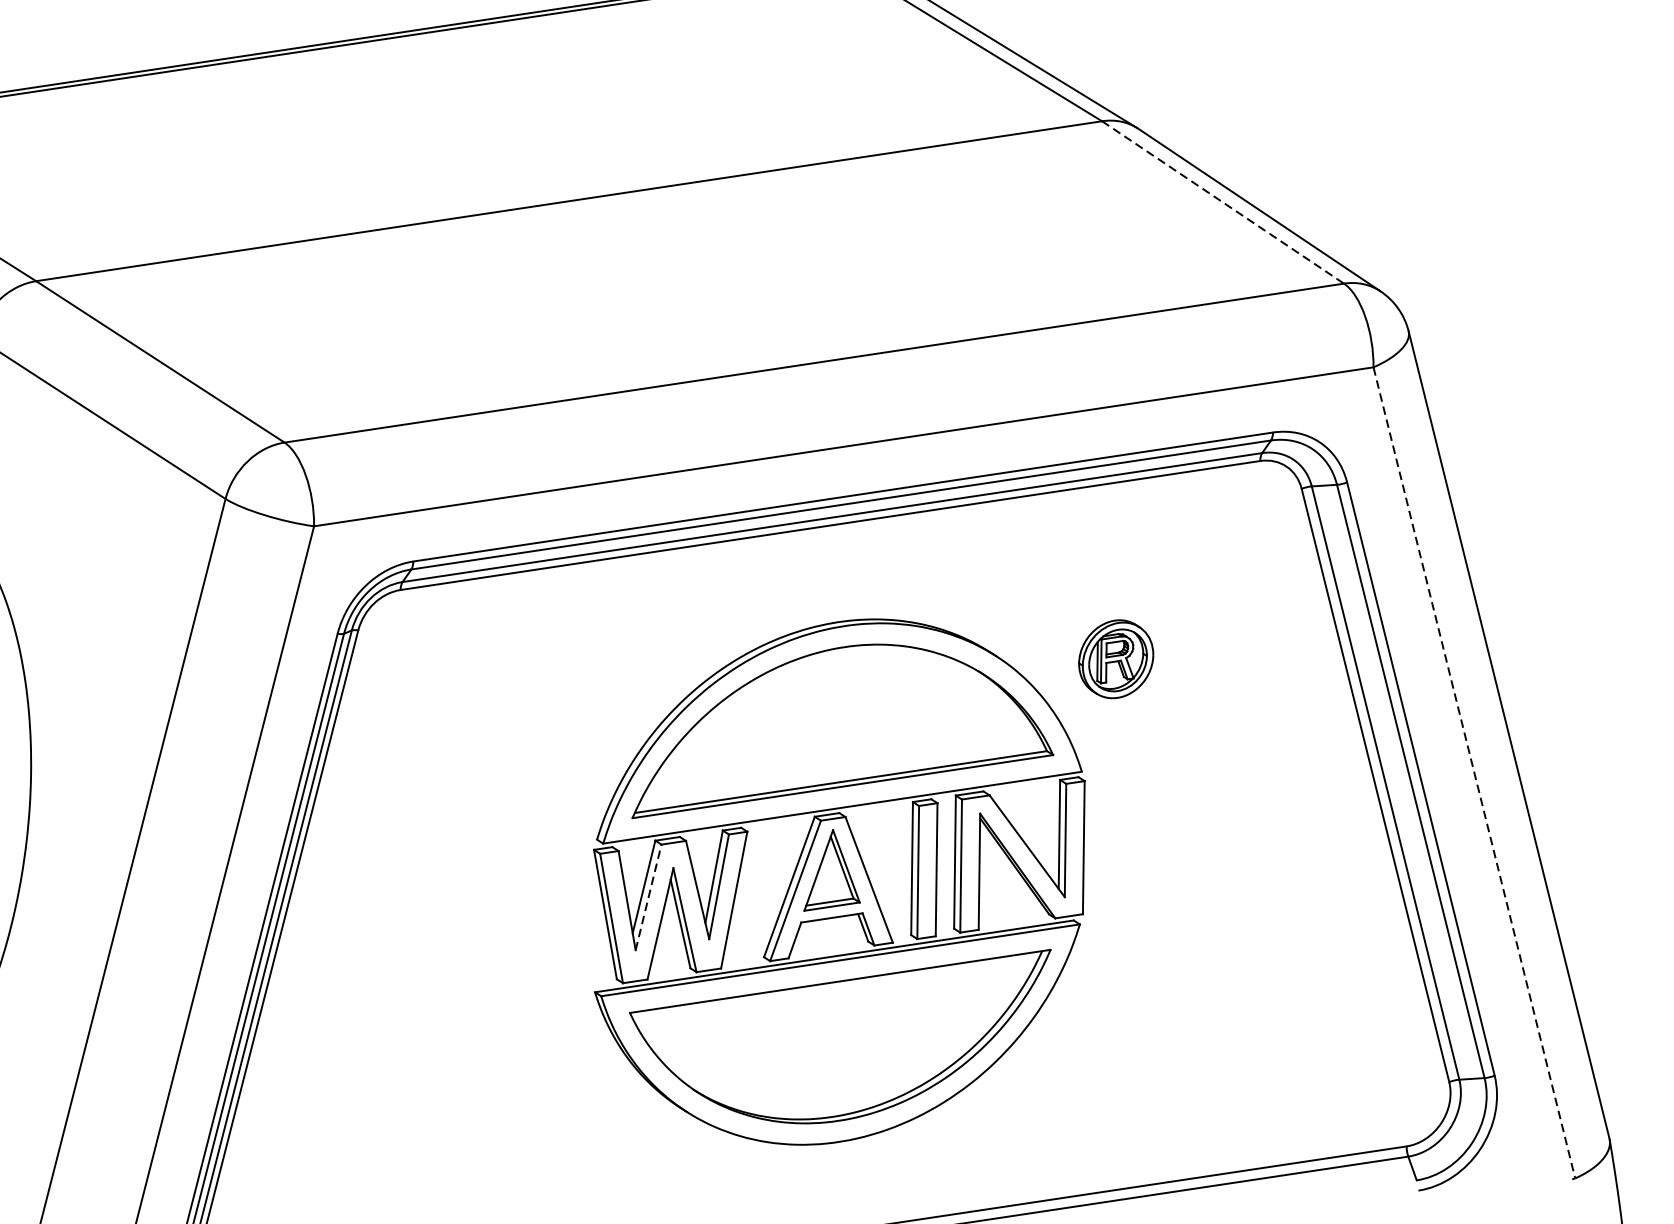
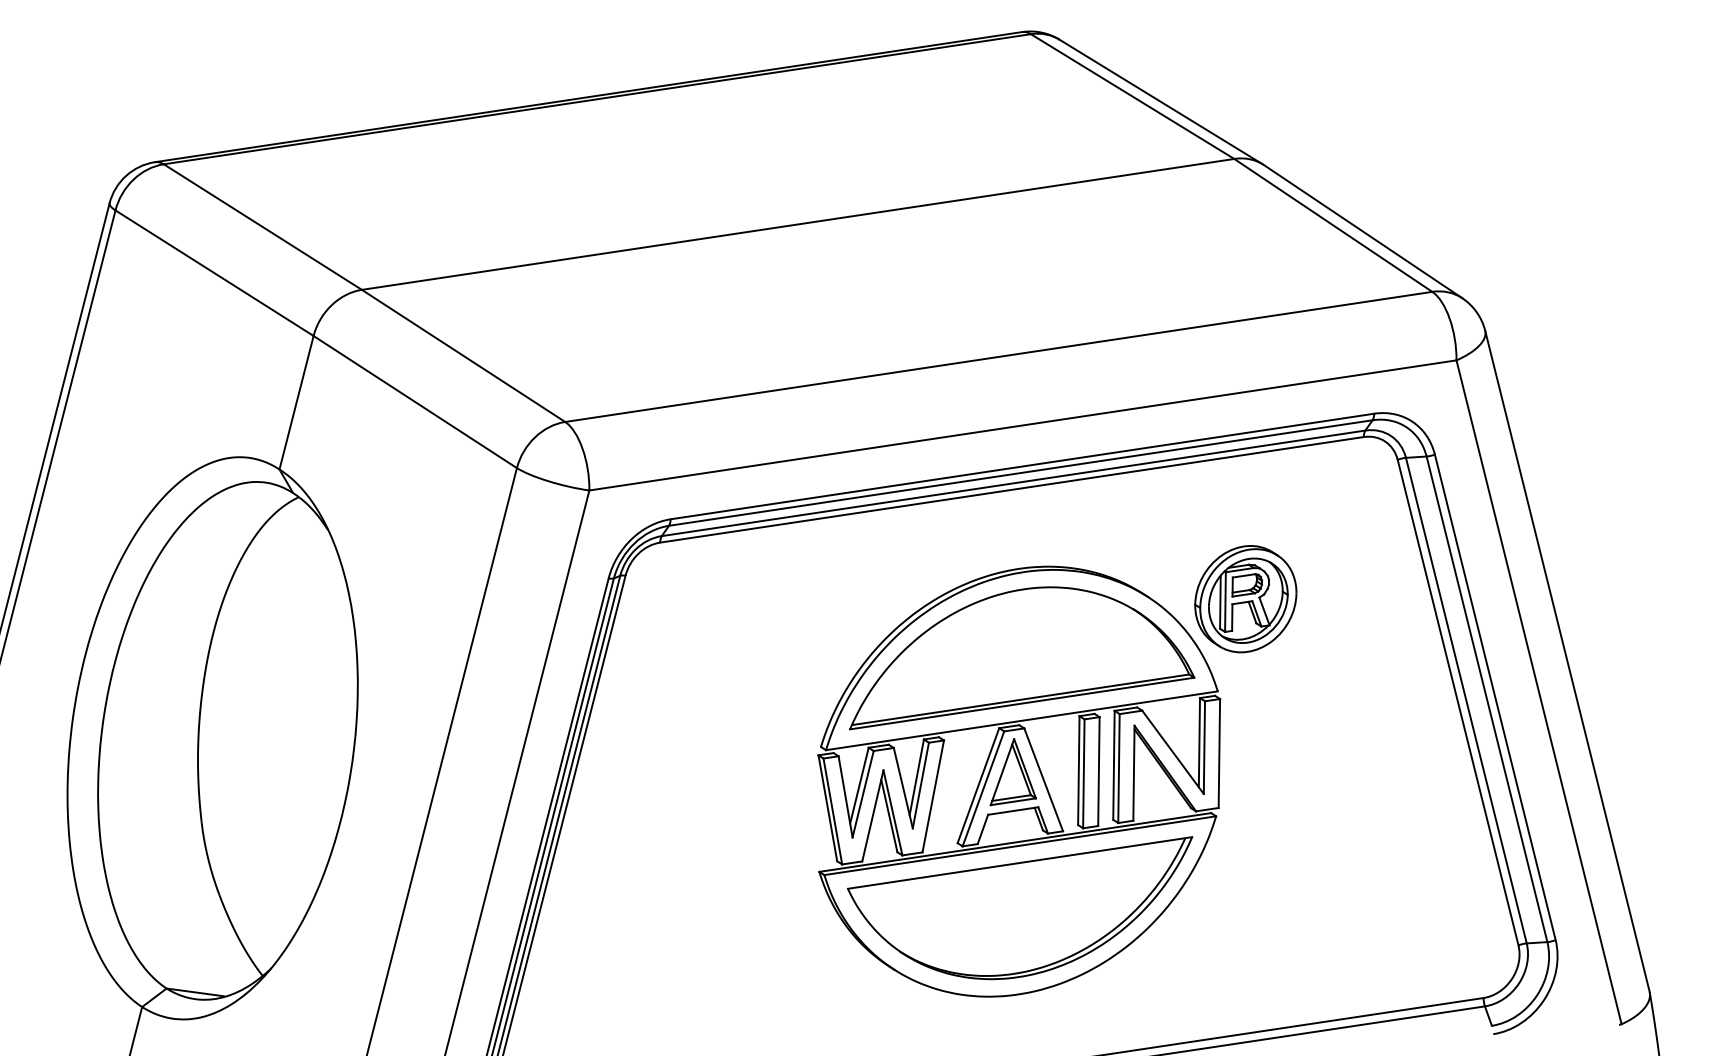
line: (1223, 202) -> (1333, 225), dashed -> solid
part: (1115, 659) -> (1245, 599), size x1.67
line: (1474, 773) -> (1539, 692), dashed -> solid
line: (649, 897) -> (863, 794), dashed -> solid

